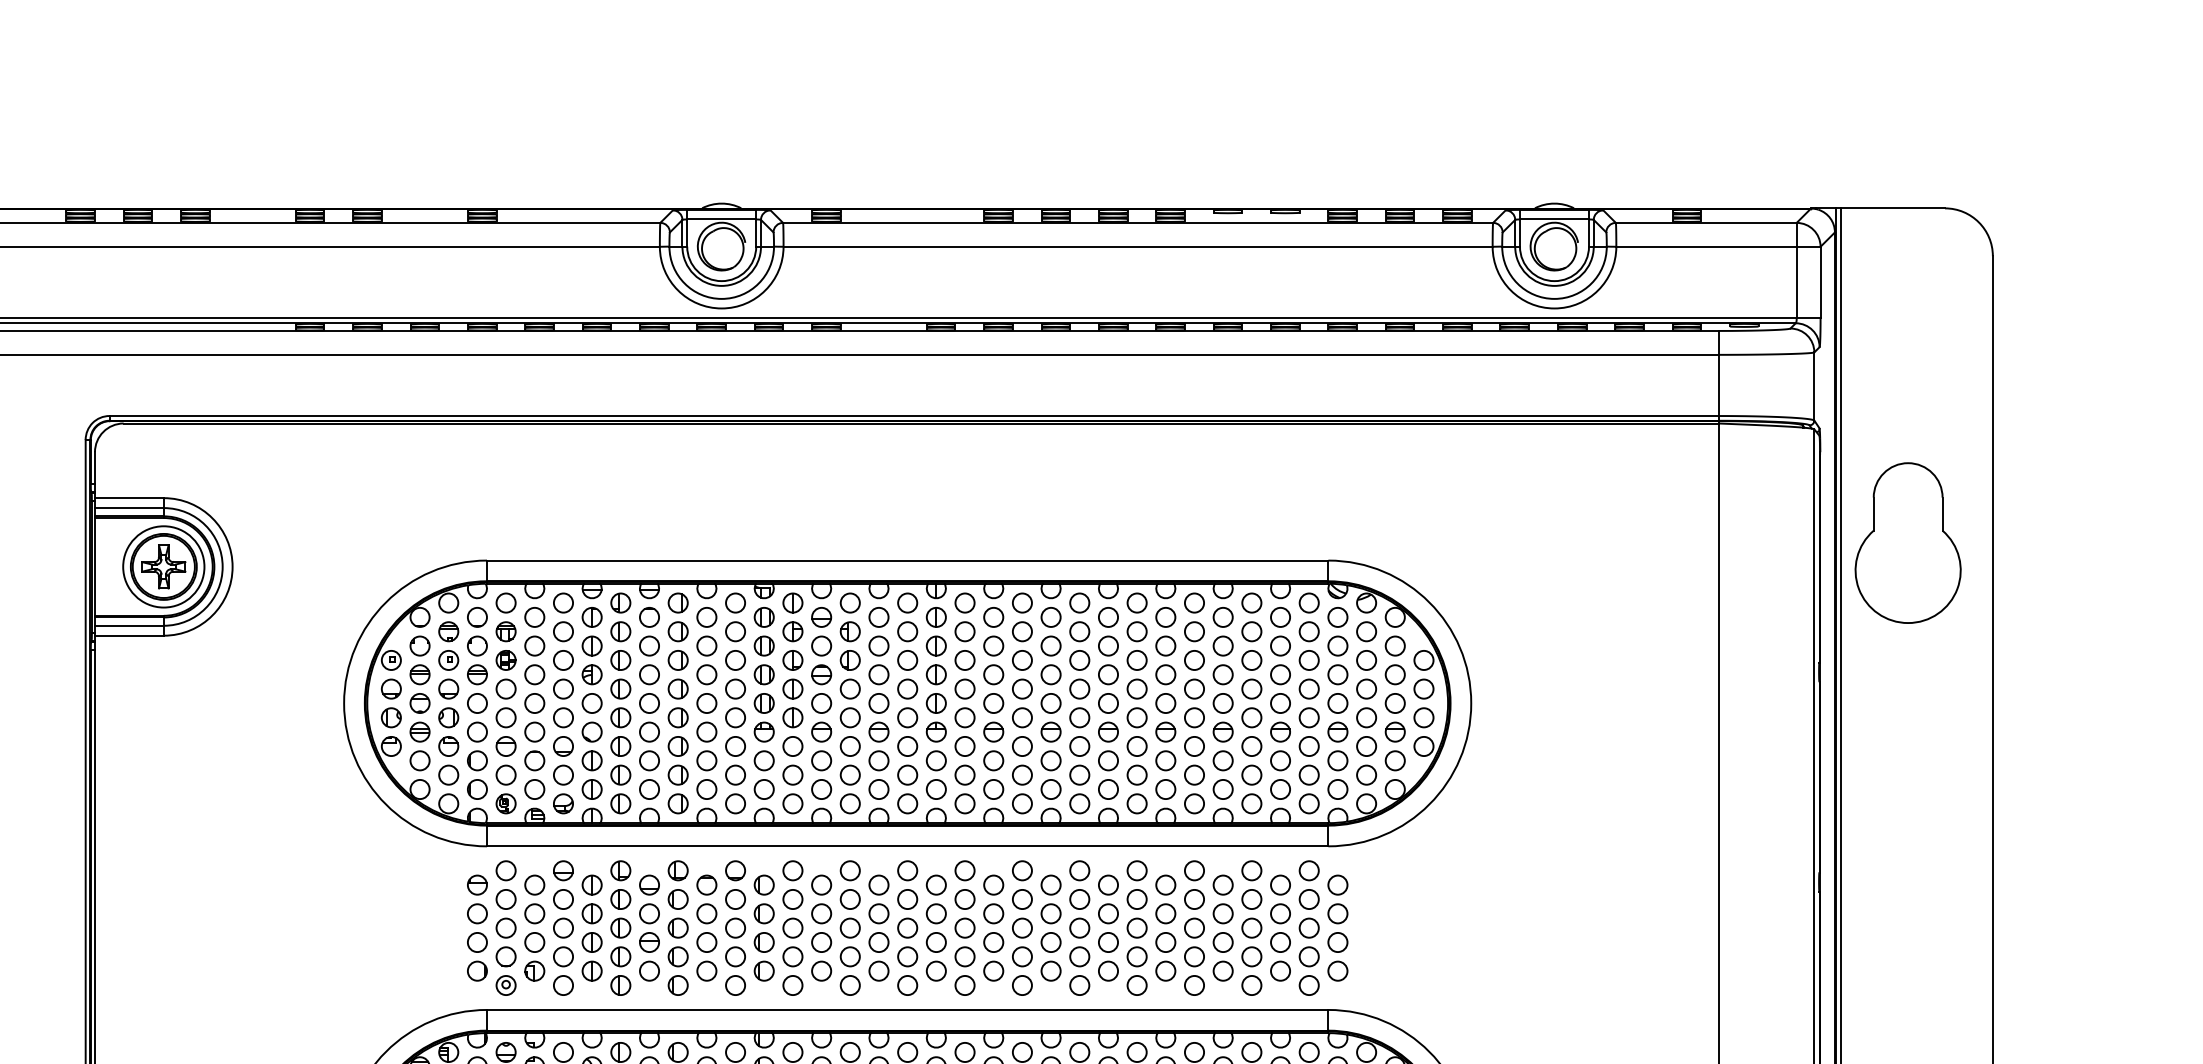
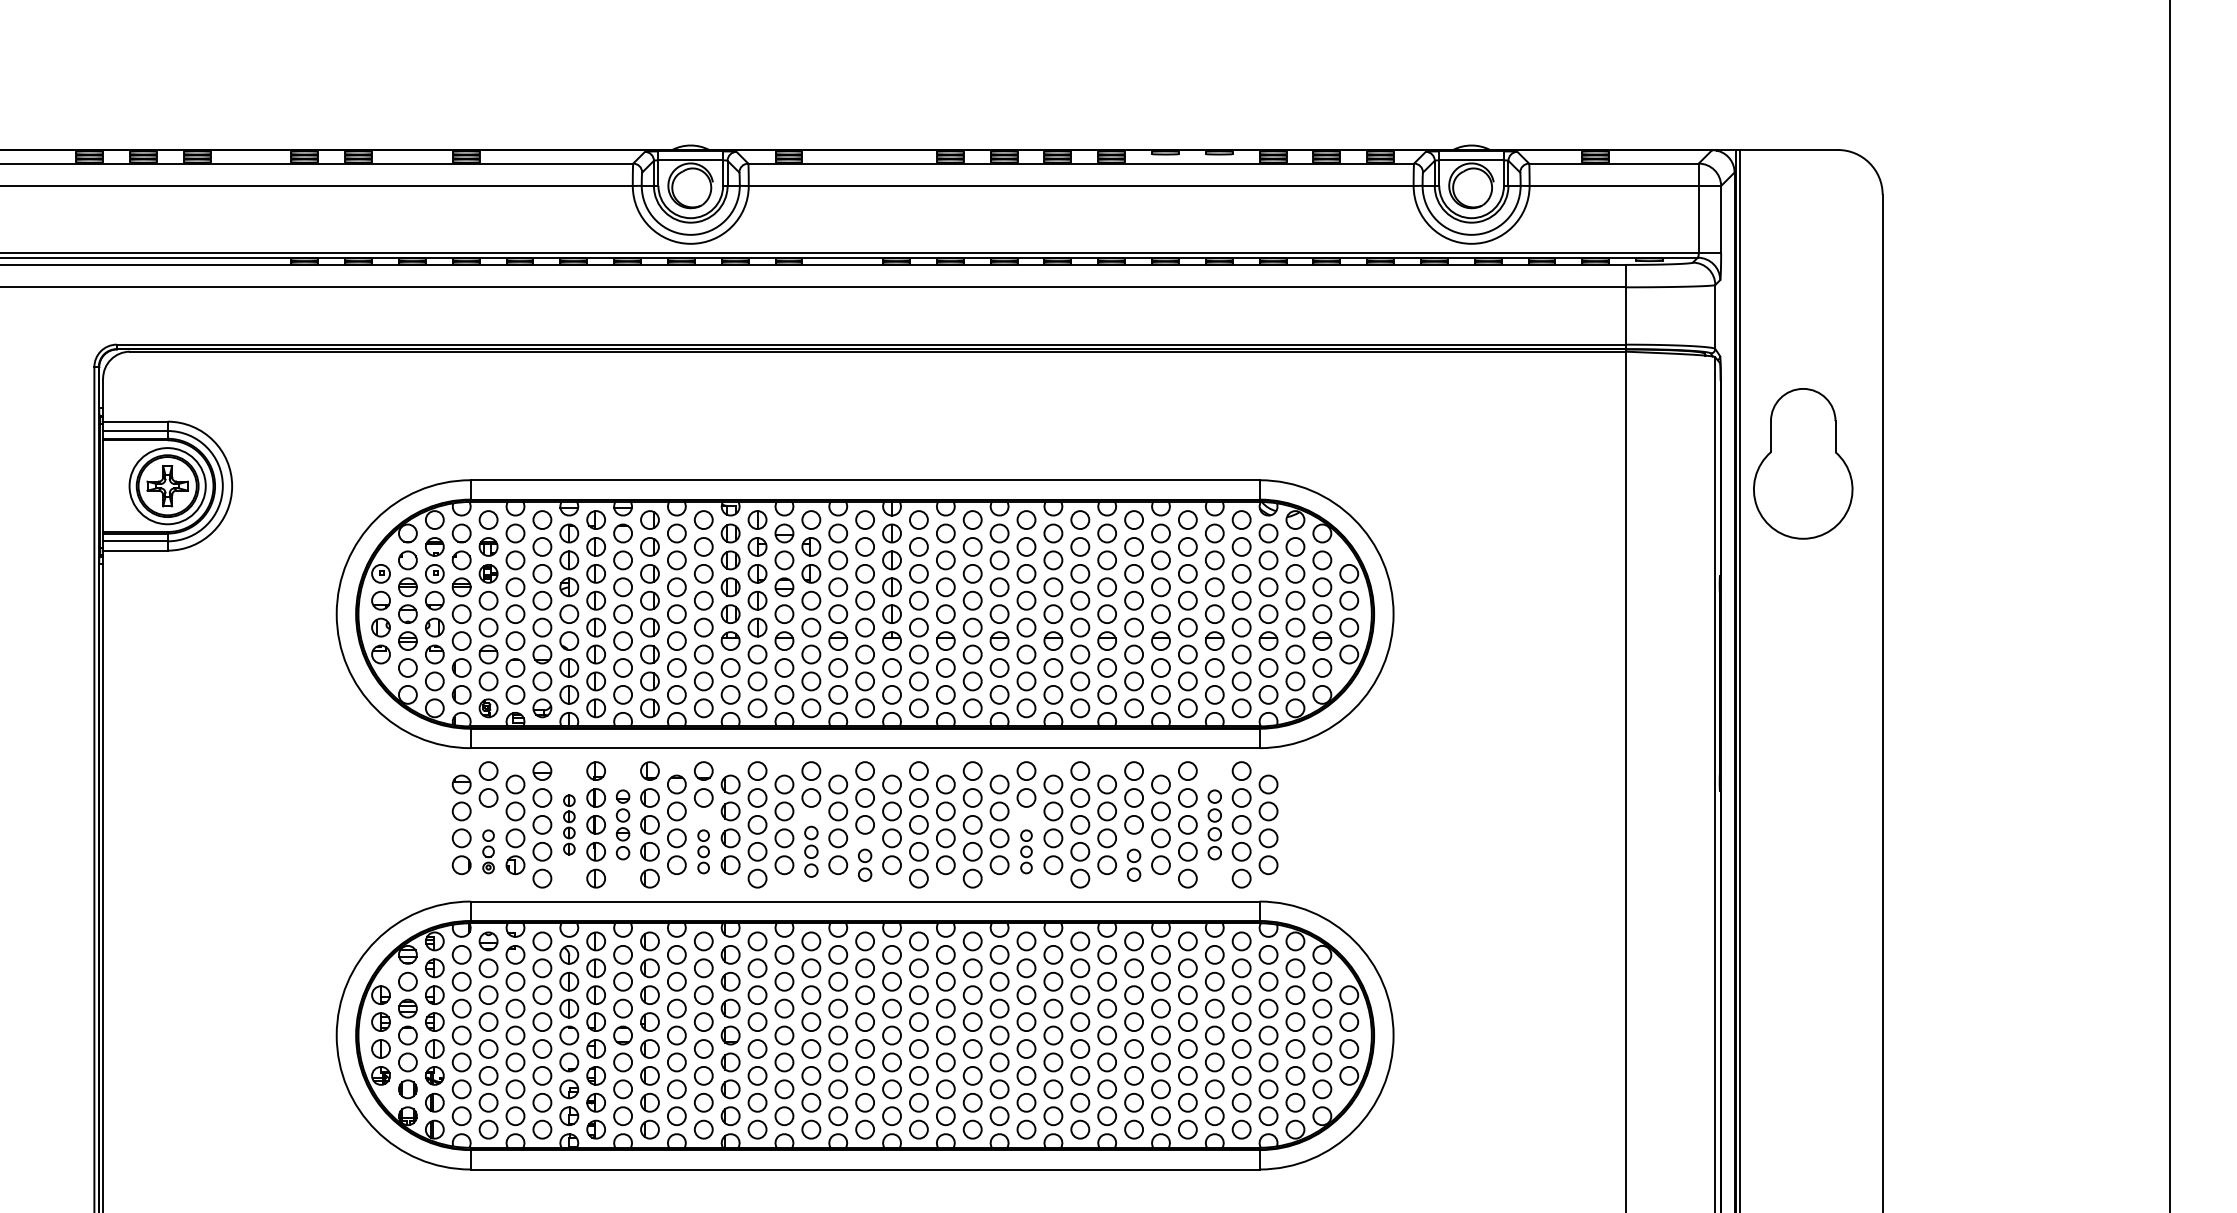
part: (592, 927) -> (569, 824), size x0.6
part: (648, 927) -> (622, 824), size x0.7
part: (1280, 927) -> (1214, 824), size x0.7
part: (505, 956) -> (488, 851), size x0.6
part: (735, 956) -> (703, 851), size x0.6
part: (850, 956) -> (811, 851), size x0.7
part: (1079, 956) -> (1026, 851), size x0.6
part: (906, 971) -> (864, 865), size x0.7
part: (1193, 971) -> (1133, 865), size x0.7

